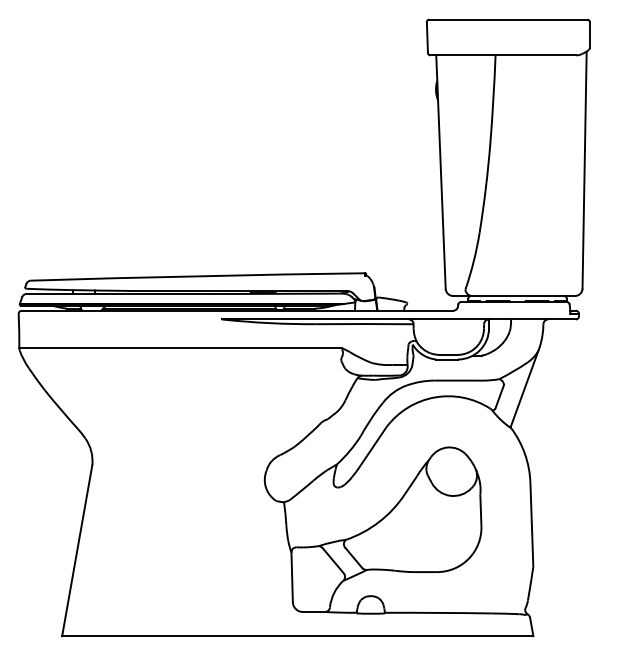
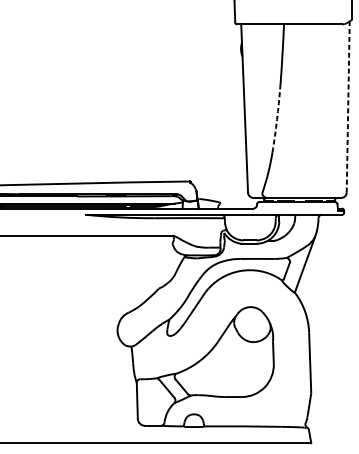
line: (584, 170) -> (348, 107), solid -> dashed
arc: (485, 187) -> (276, 119), solid -> dashed

